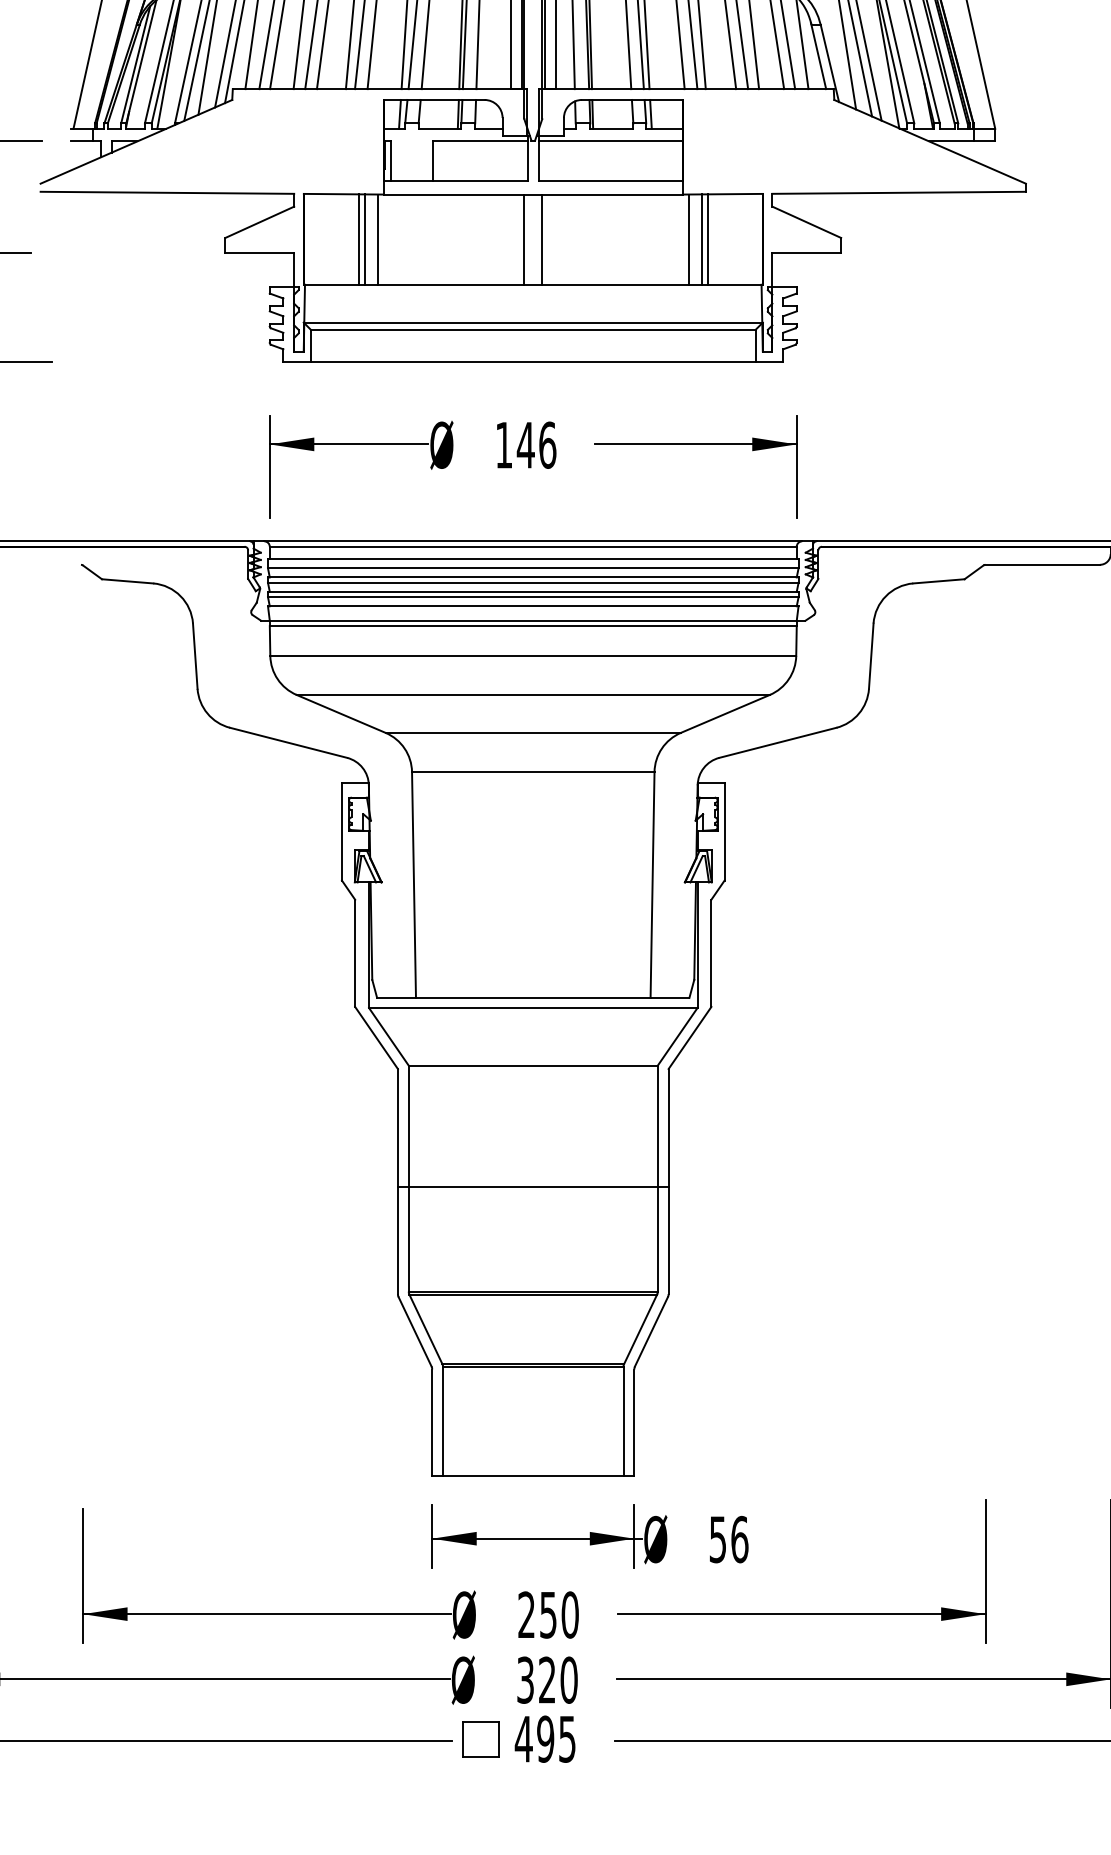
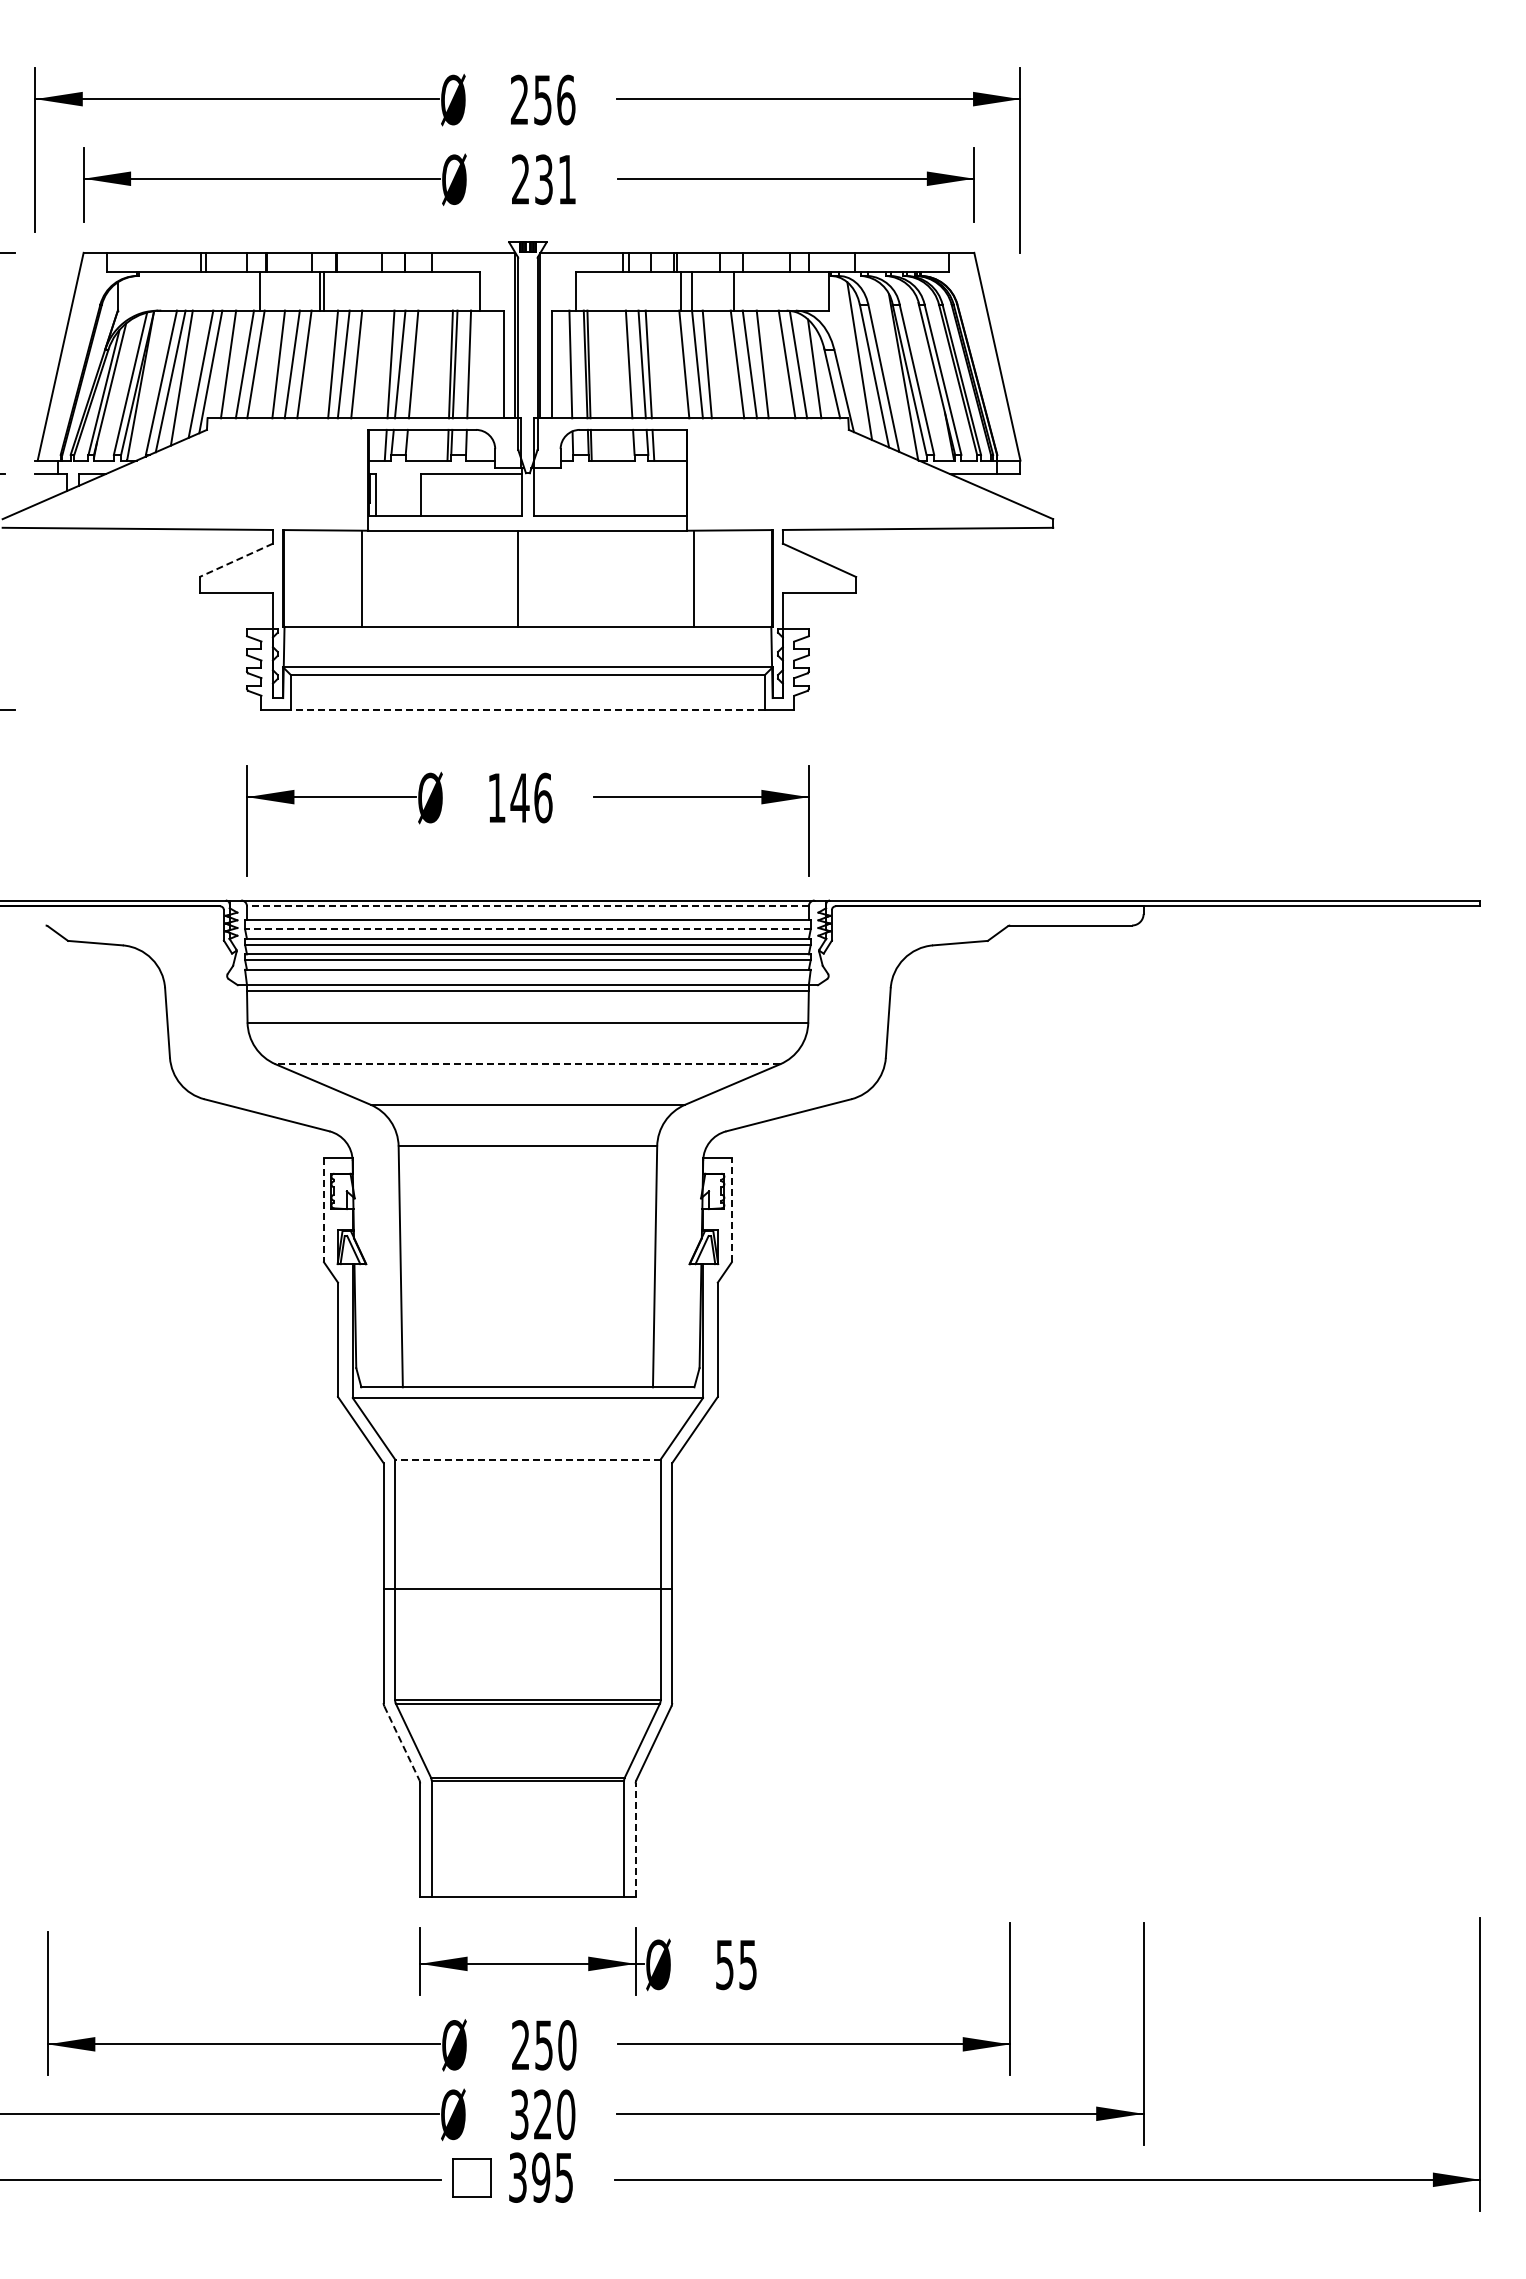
line: (610, 141) -> (610, 474), removed
line: (259, 222) -> (235, 560), solid -> dashed
line: (358, 239) -> (341, 578), removed
line: (365, 239) -> (348, 578), removed
line: (542, 239) -> (537, 578), removed
line: (701, 239) -> (707, 578), removed
line: (708, 239) -> (714, 578), removed
line: (532, 362) -> (527, 709), solid -> dashed
line: (532, 546) -> (527, 906), solid -> dashed
line: (532, 568) -> (527, 929), solid -> dashed
line: (532, 695) -> (527, 1064), solid -> dashed
line: (341, 832) -> (323, 1210), solid -> dashed
line: (724, 832) -> (731, 1210), solid -> dashed
line: (532, 1065) -> (527, 1459), solid -> dashed
line: (414, 1332) -> (401, 1743), solid -> dashed
line: (634, 1422) -> (635, 1840), solid -> dashed
text: (740, 1539) -> (748, 1964), 56 -> 55
text: (523, 1739) -> (517, 2177), 495 -> 395

